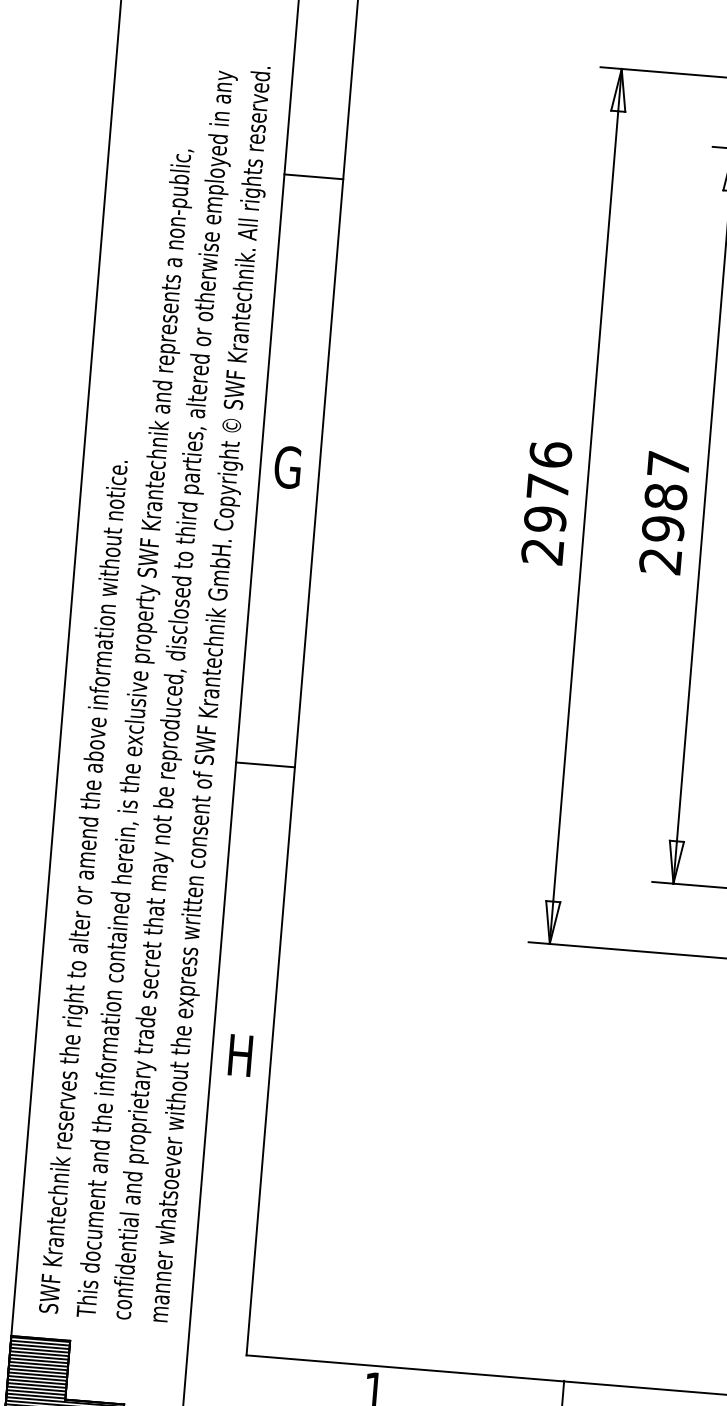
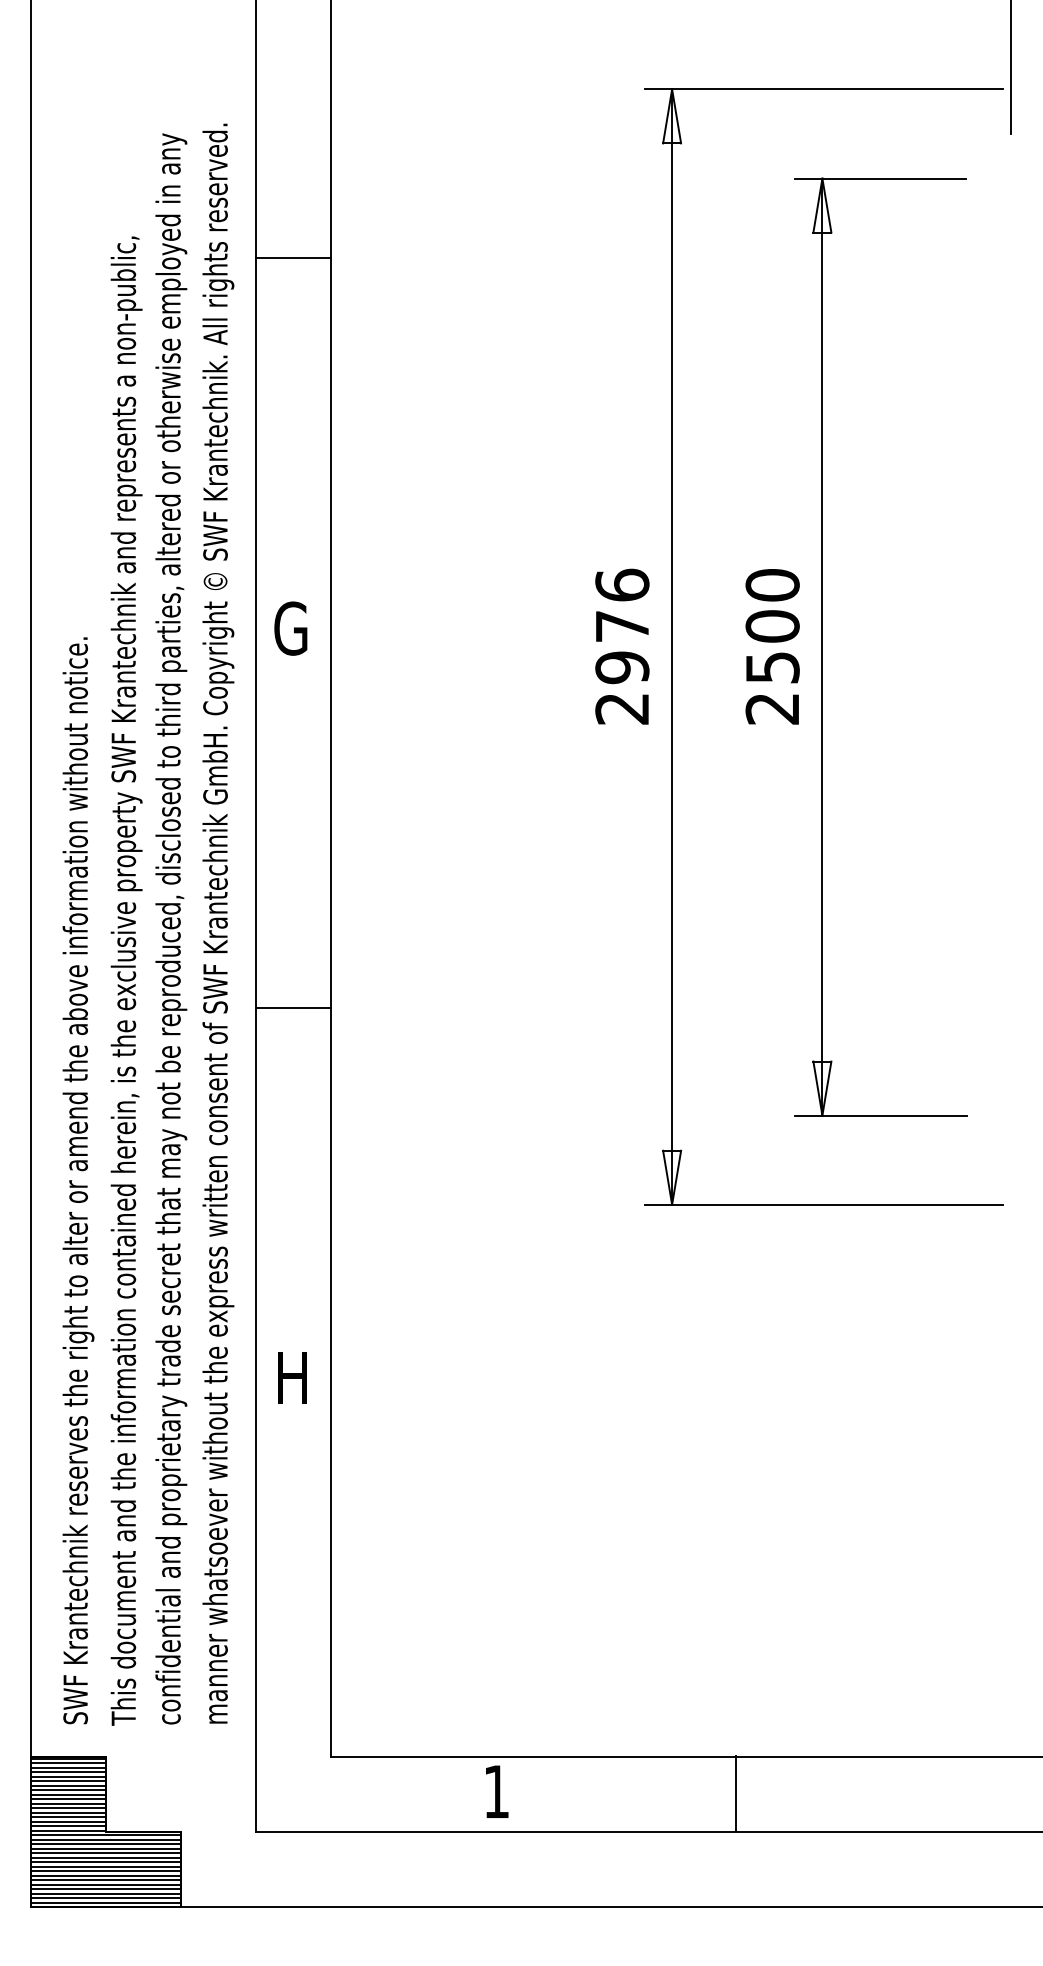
text: (665, 496) -> (772, 626), 2987 -> 2500

